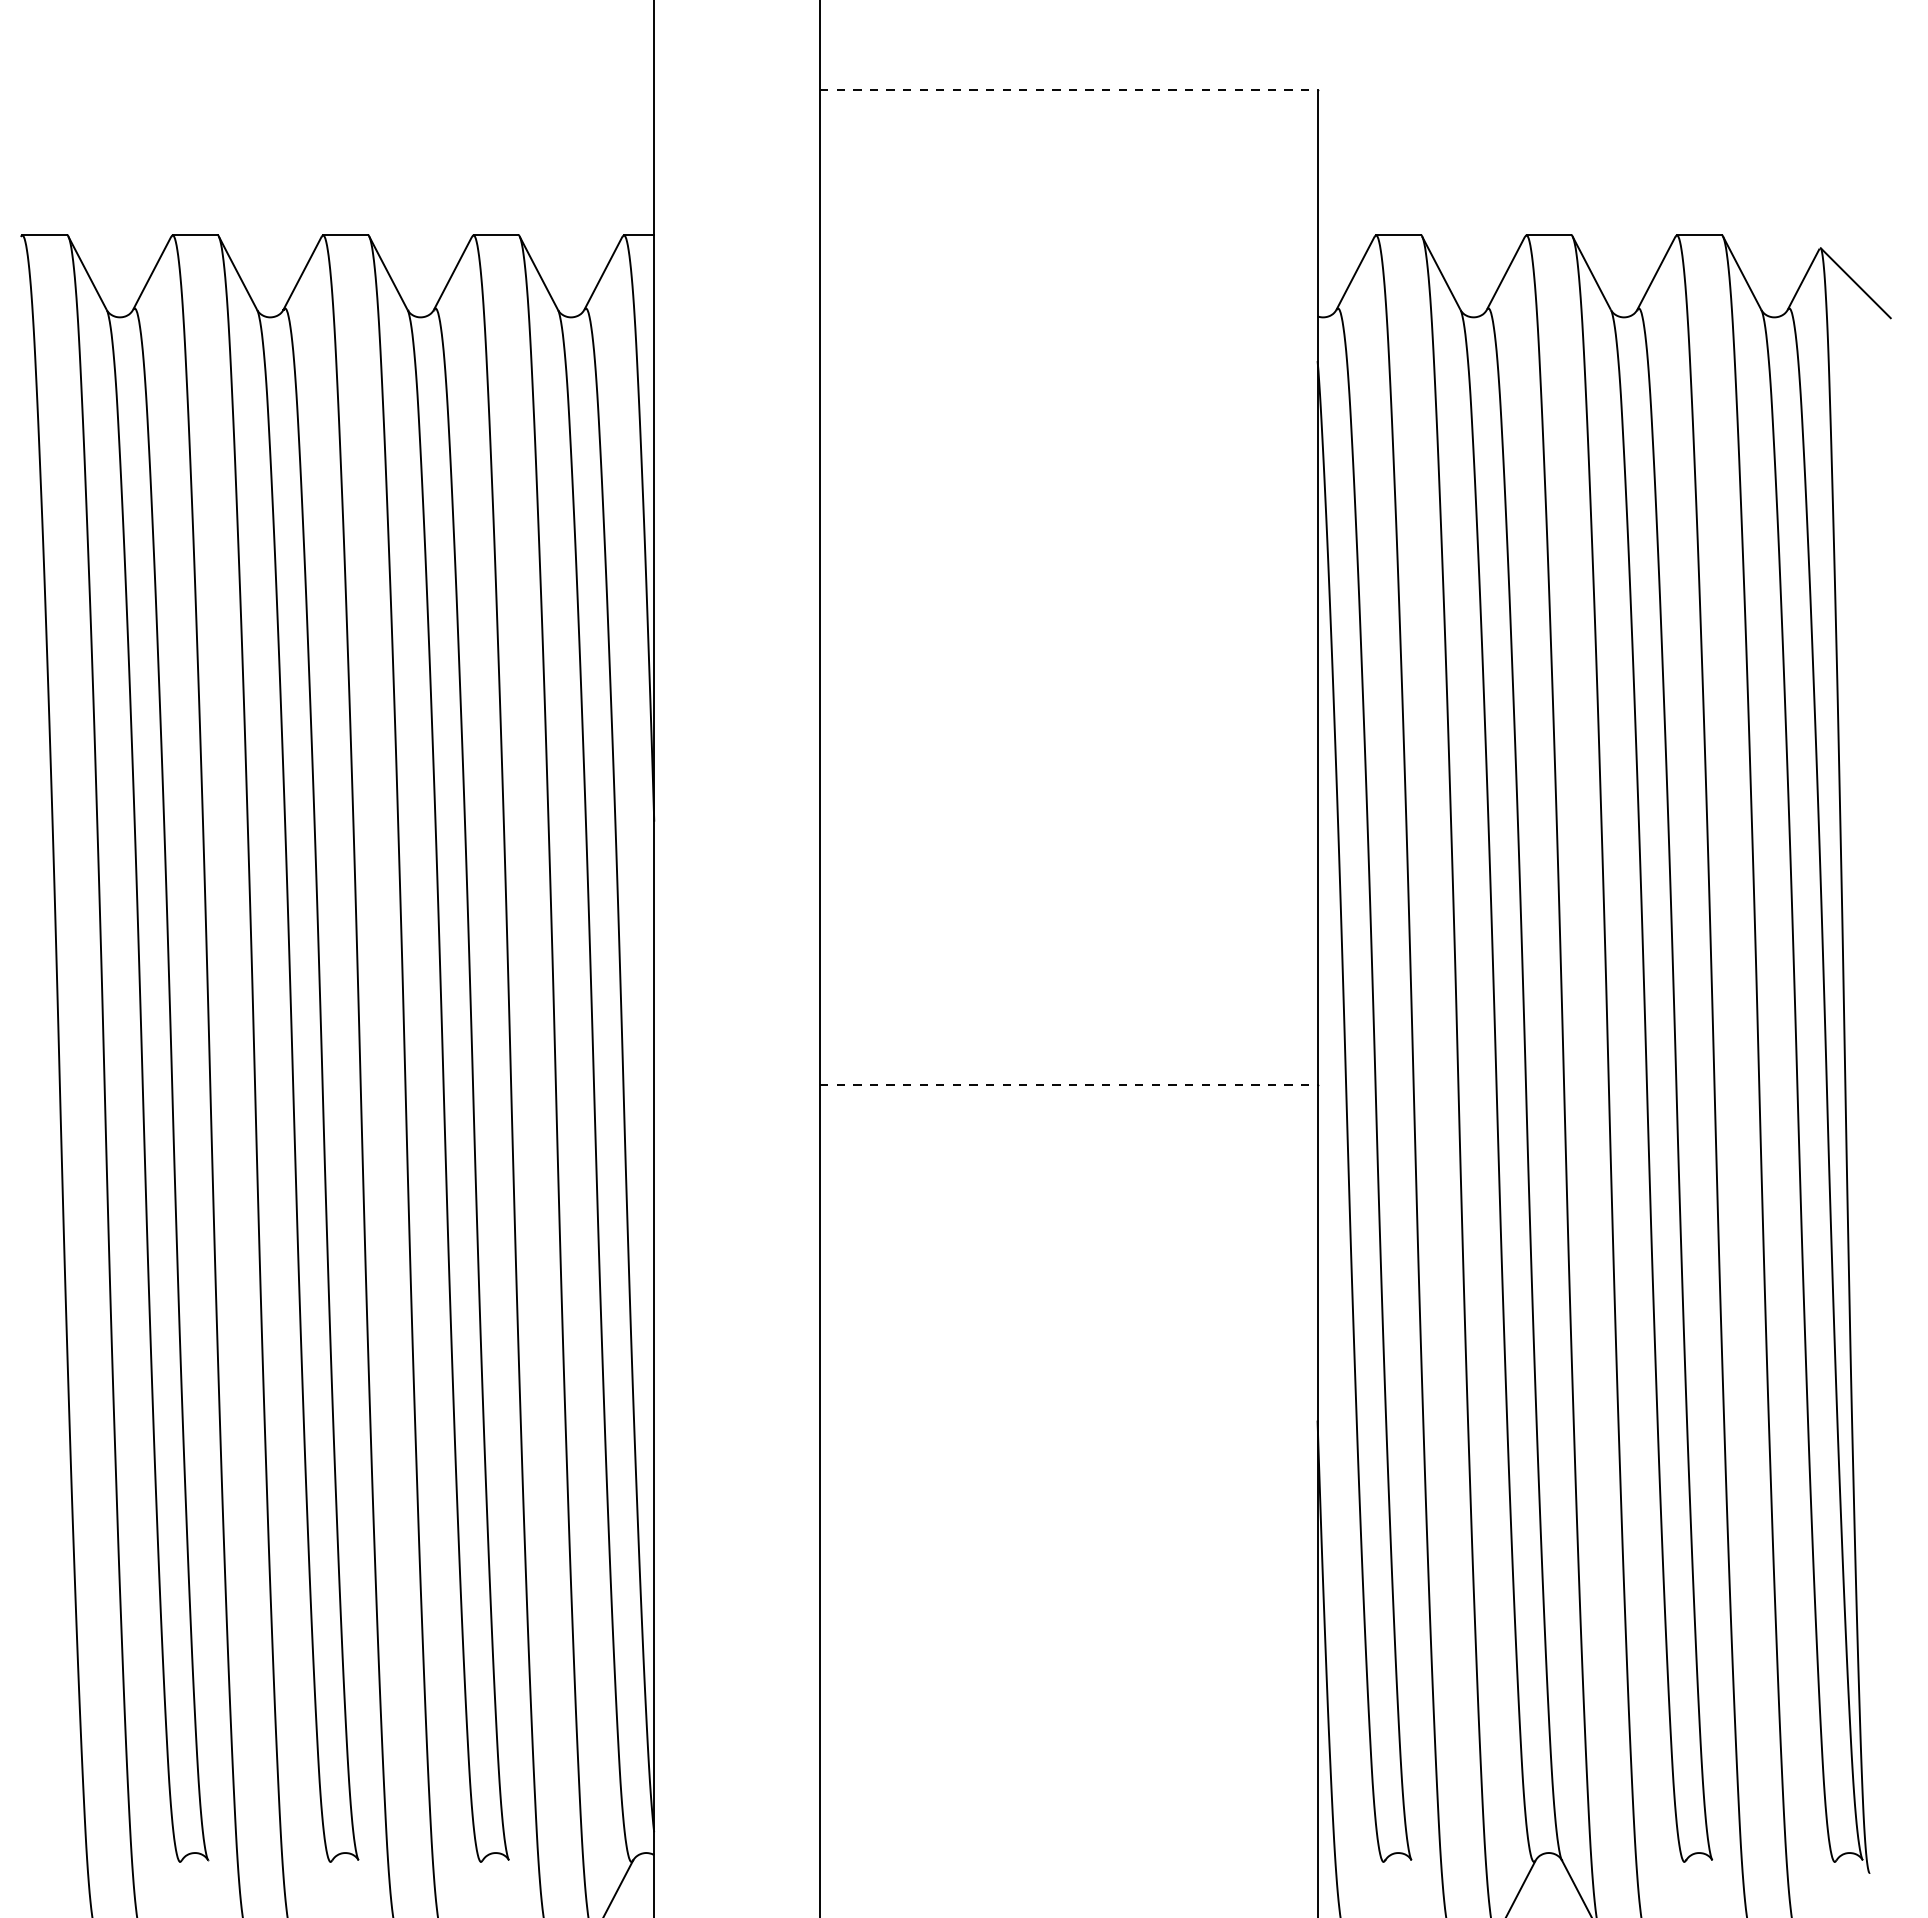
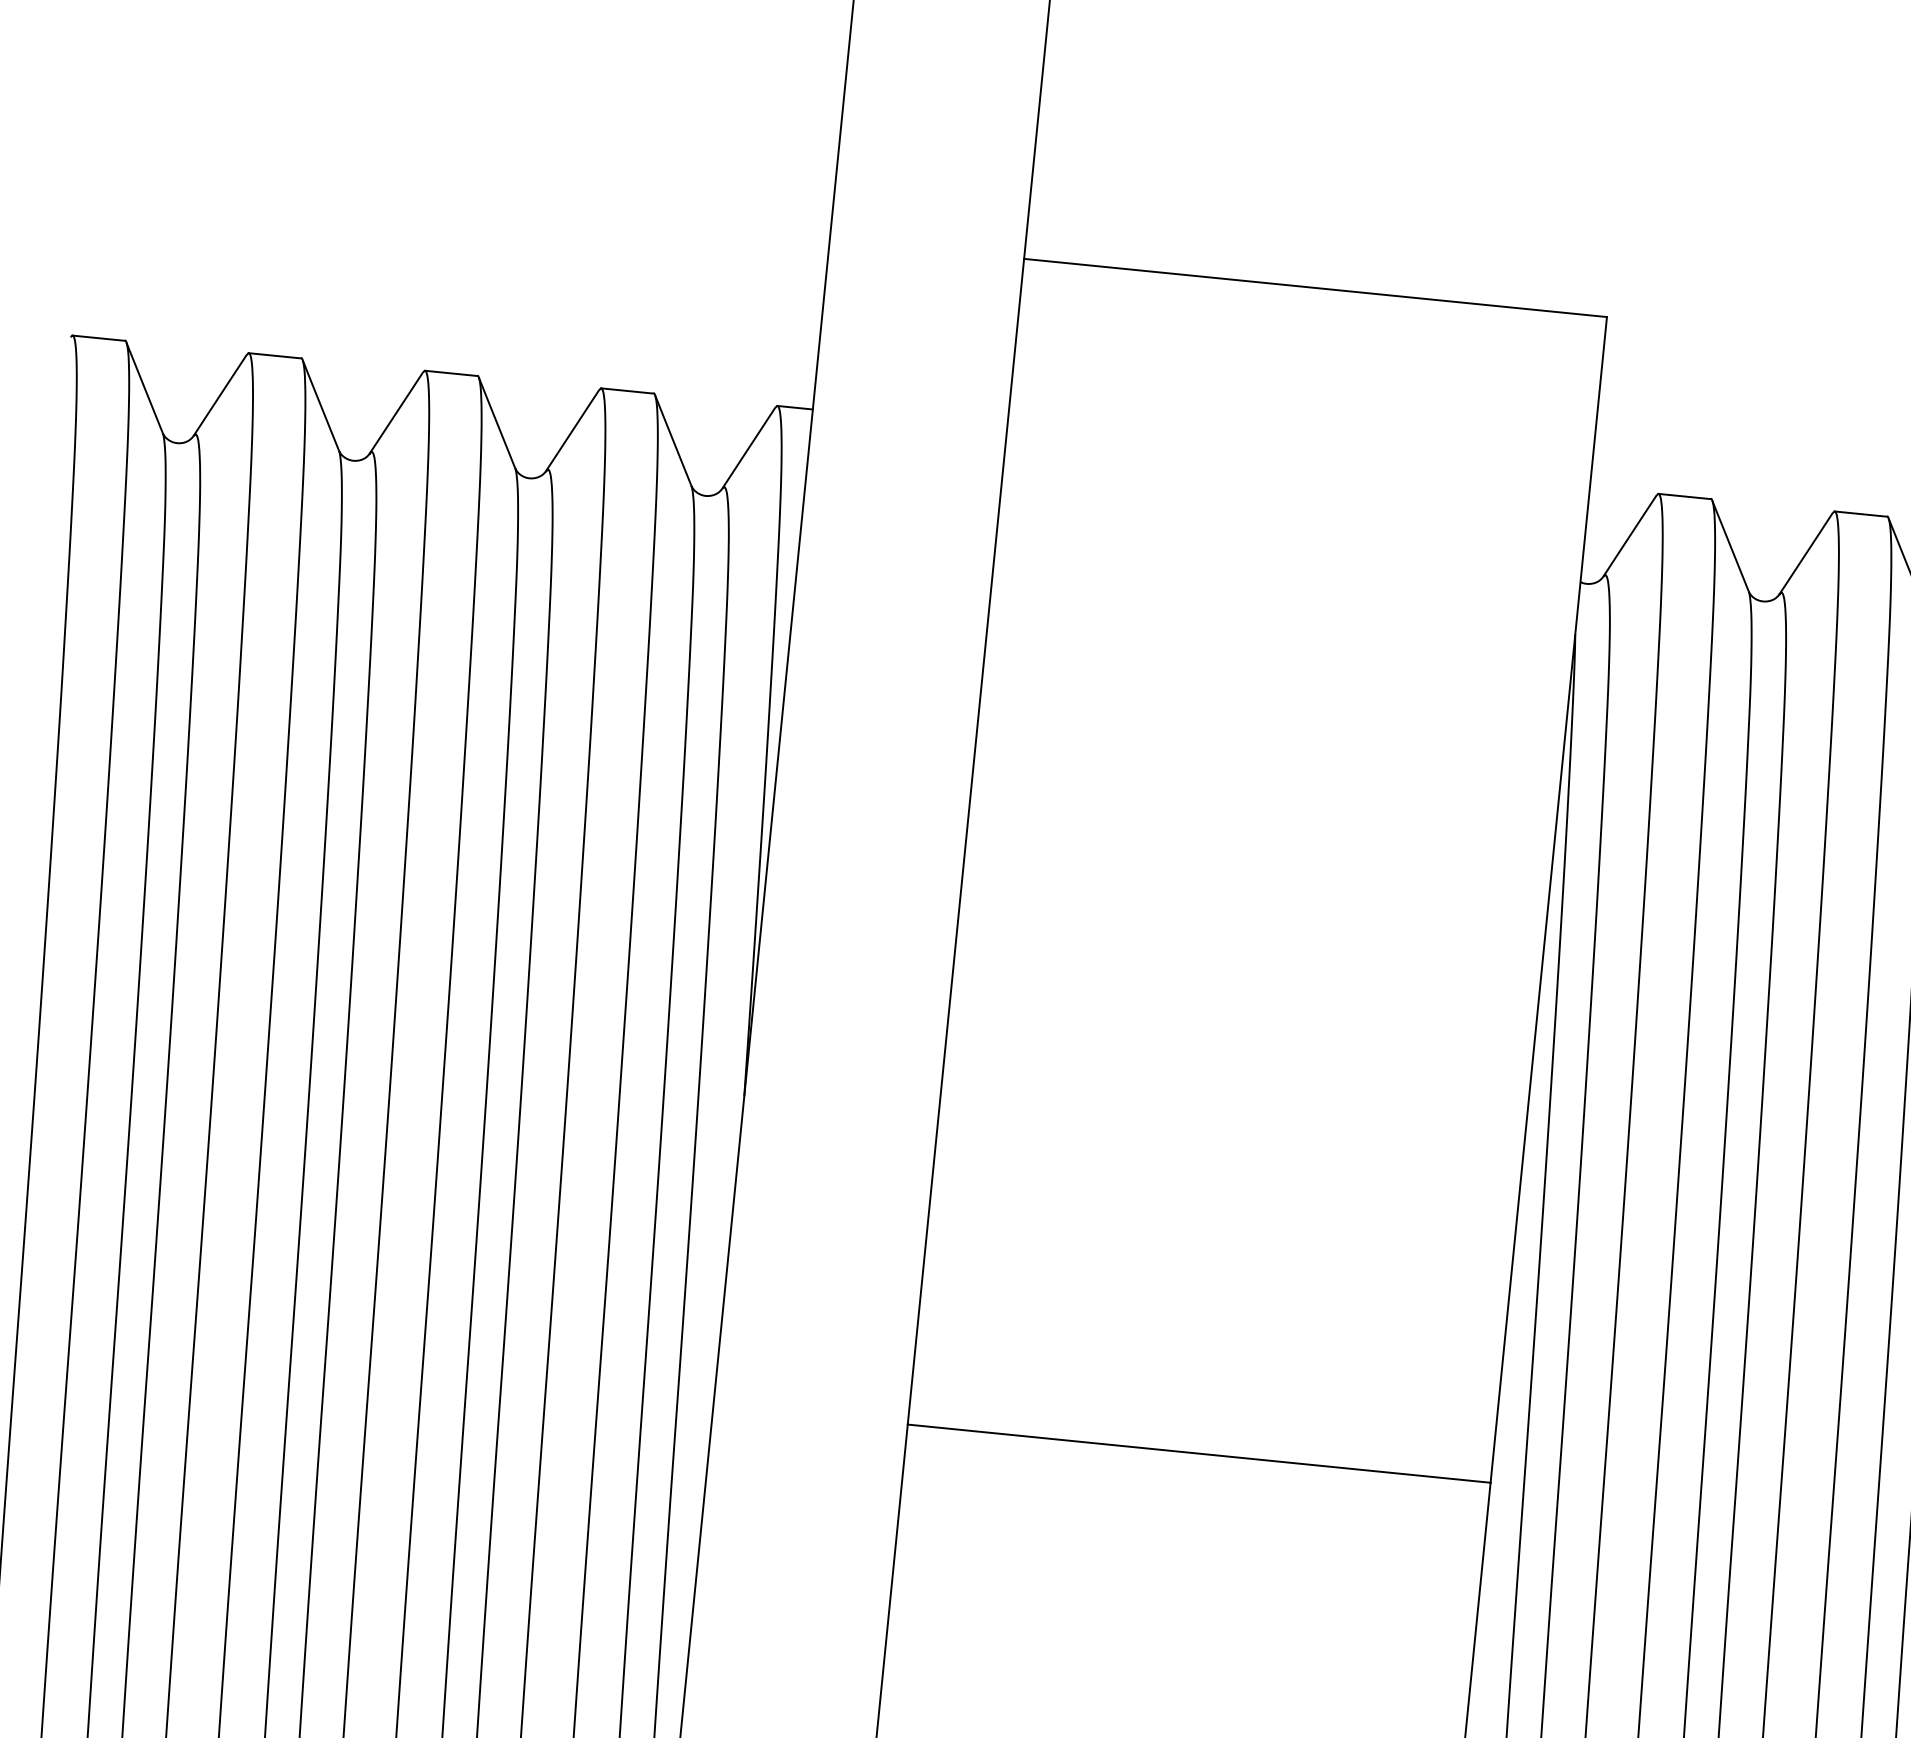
line: (1068, 90) -> (1315, 288), dashed -> solid
line: (1068, 1085) -> (1198, 1453), dashed -> solid

